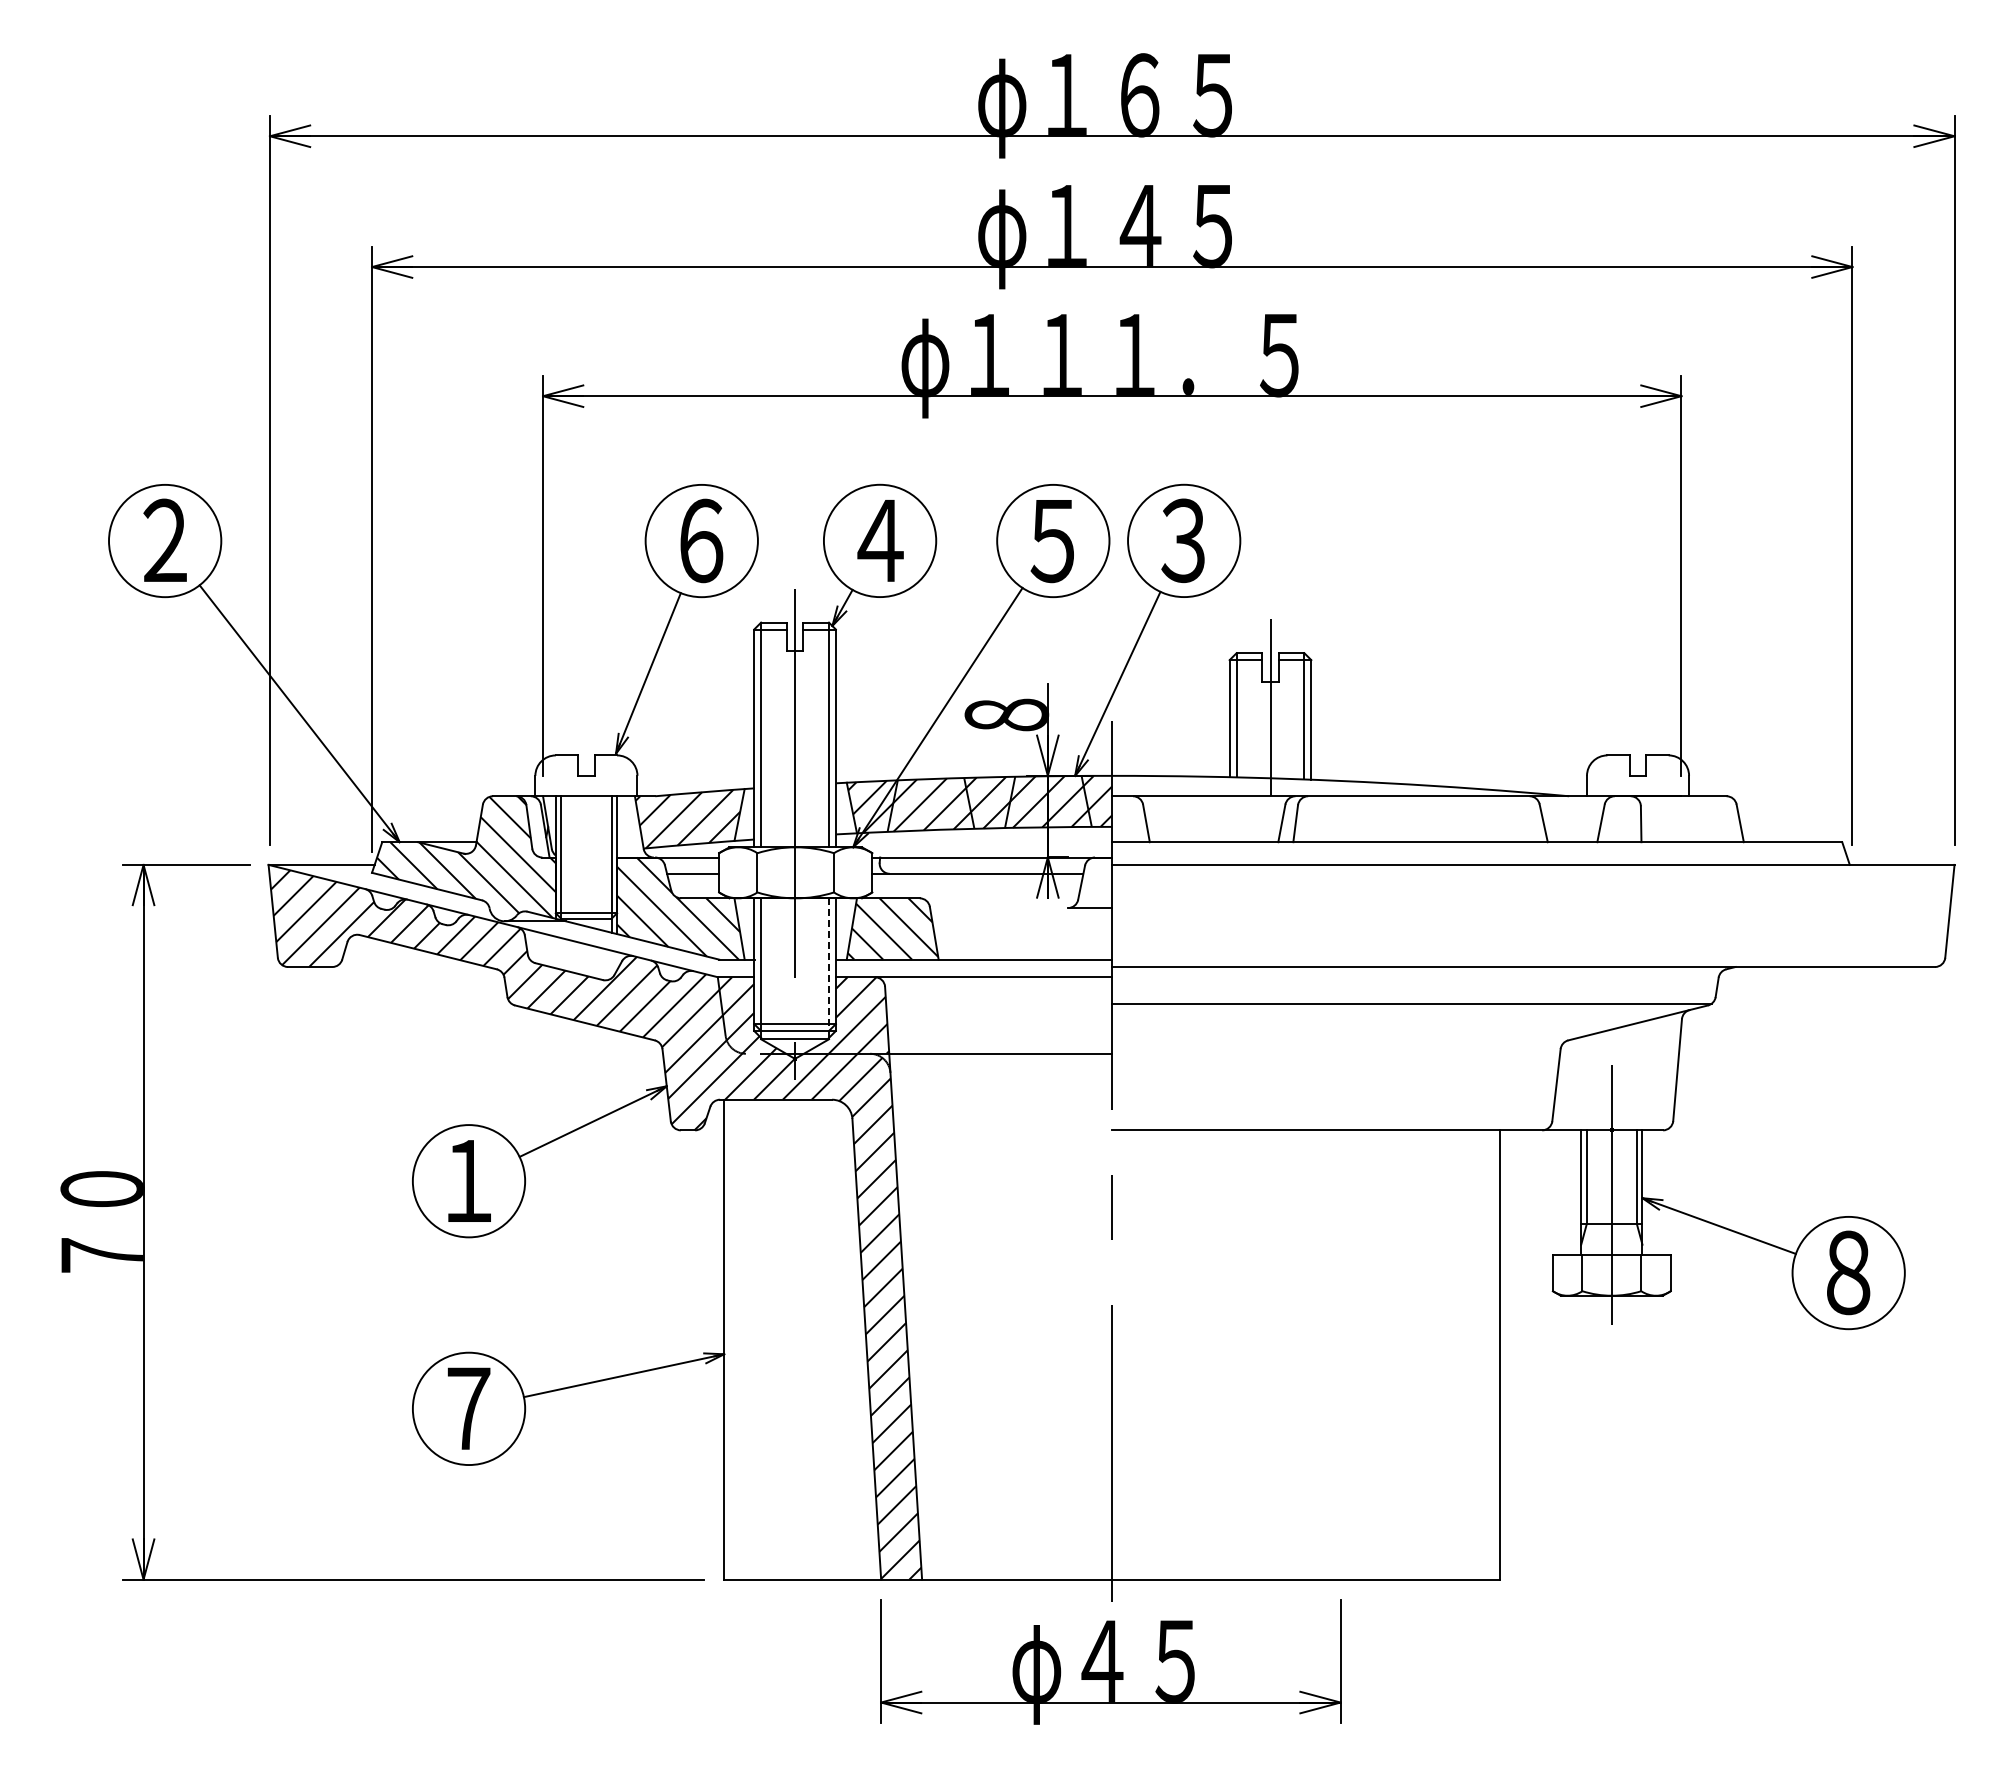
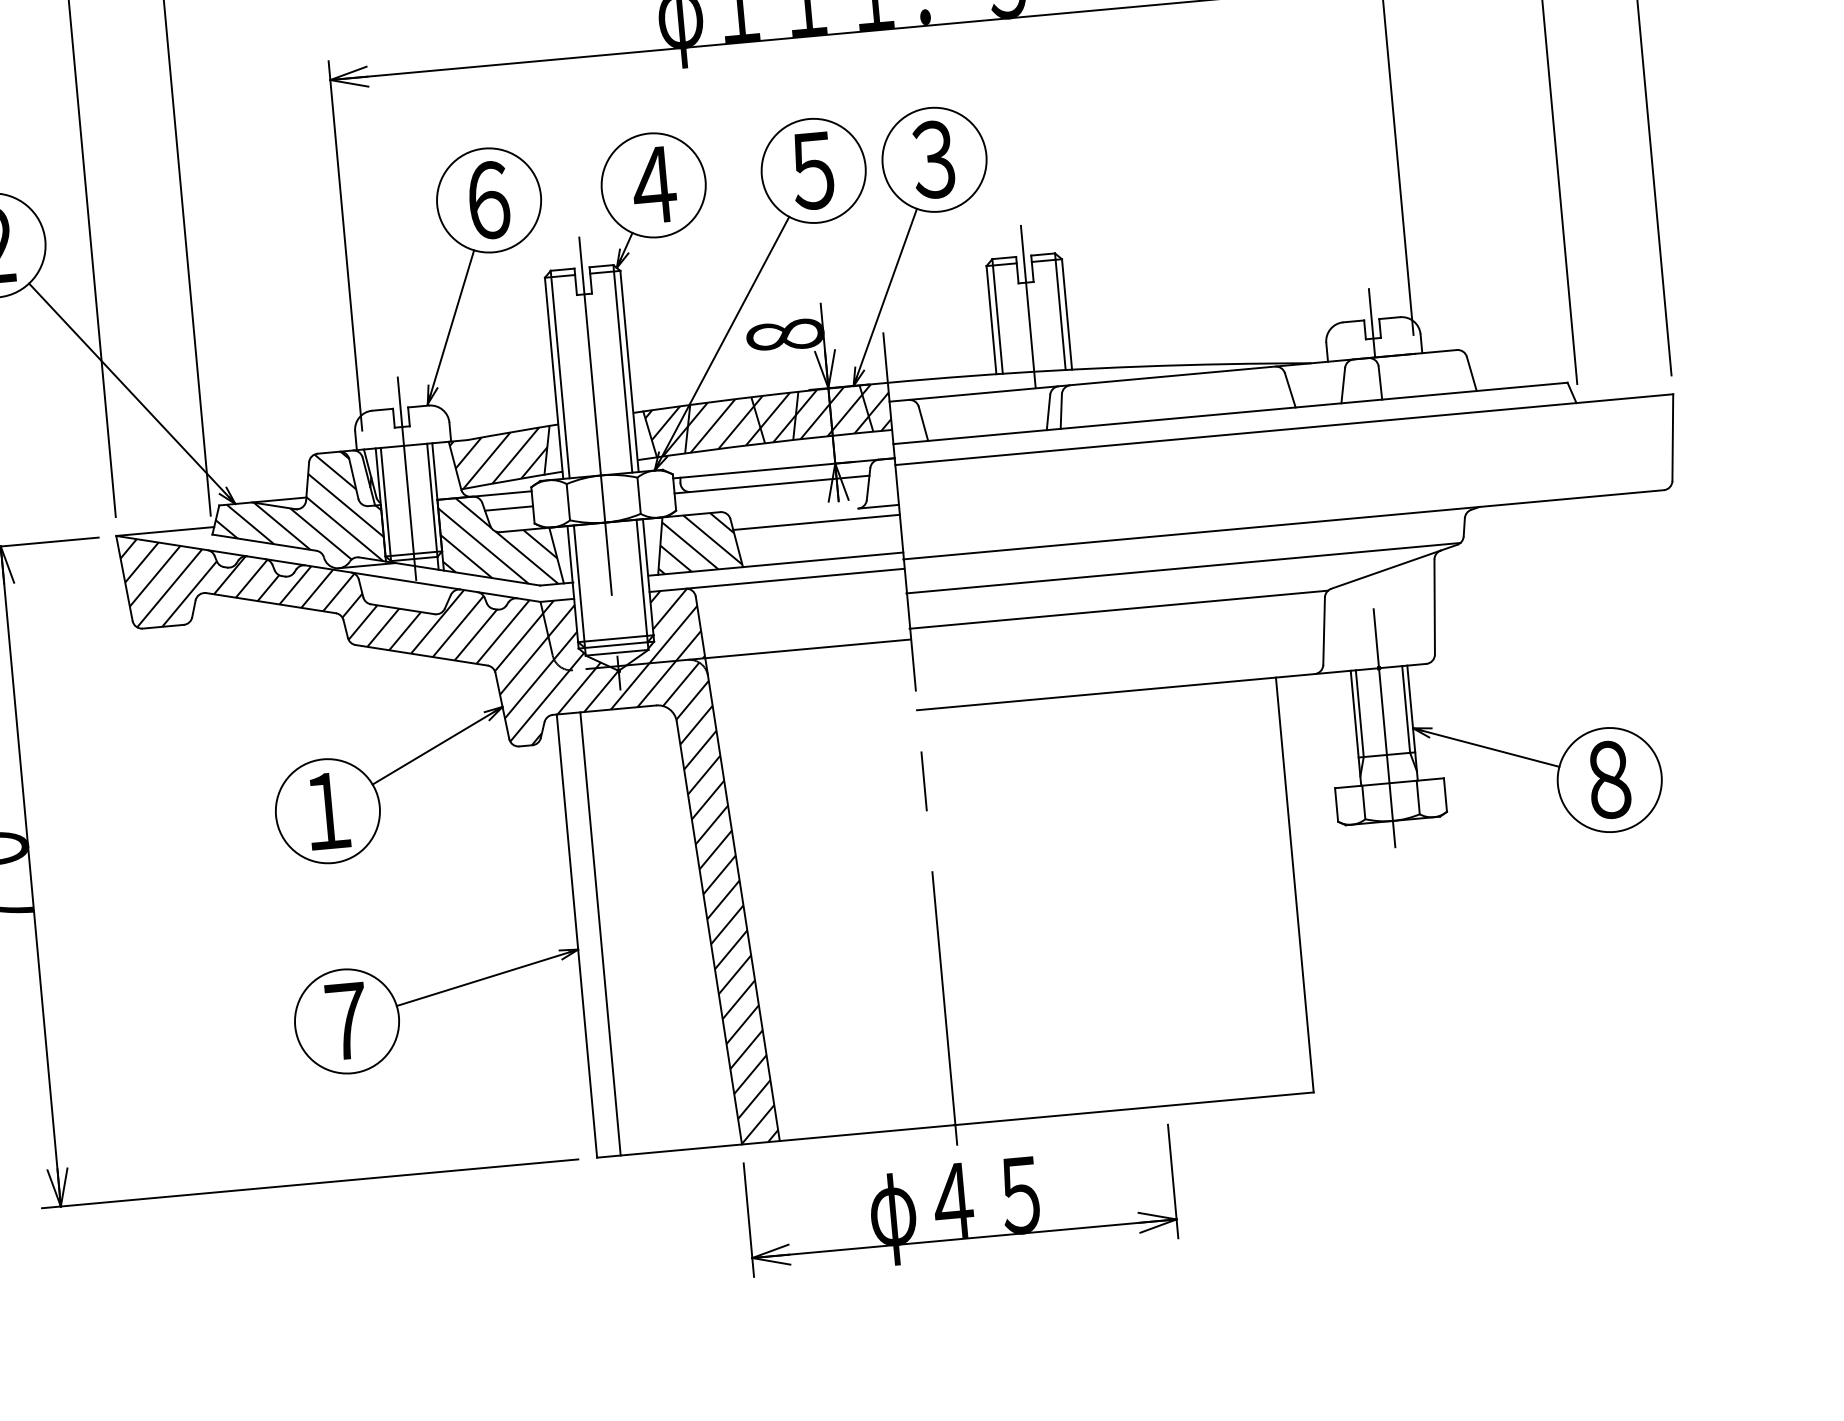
line: (1638, 758) -> (1372, 322), added
line: (586, 831) -> (407, 478), added
line: (1021, 918) -> (816, 522), added
line: (828, 965) -> (641, 581), dashed -> solid
line: (1337, 1042) -> (1118, 610), added
line: (749, 1339) -> (600, 933), added

